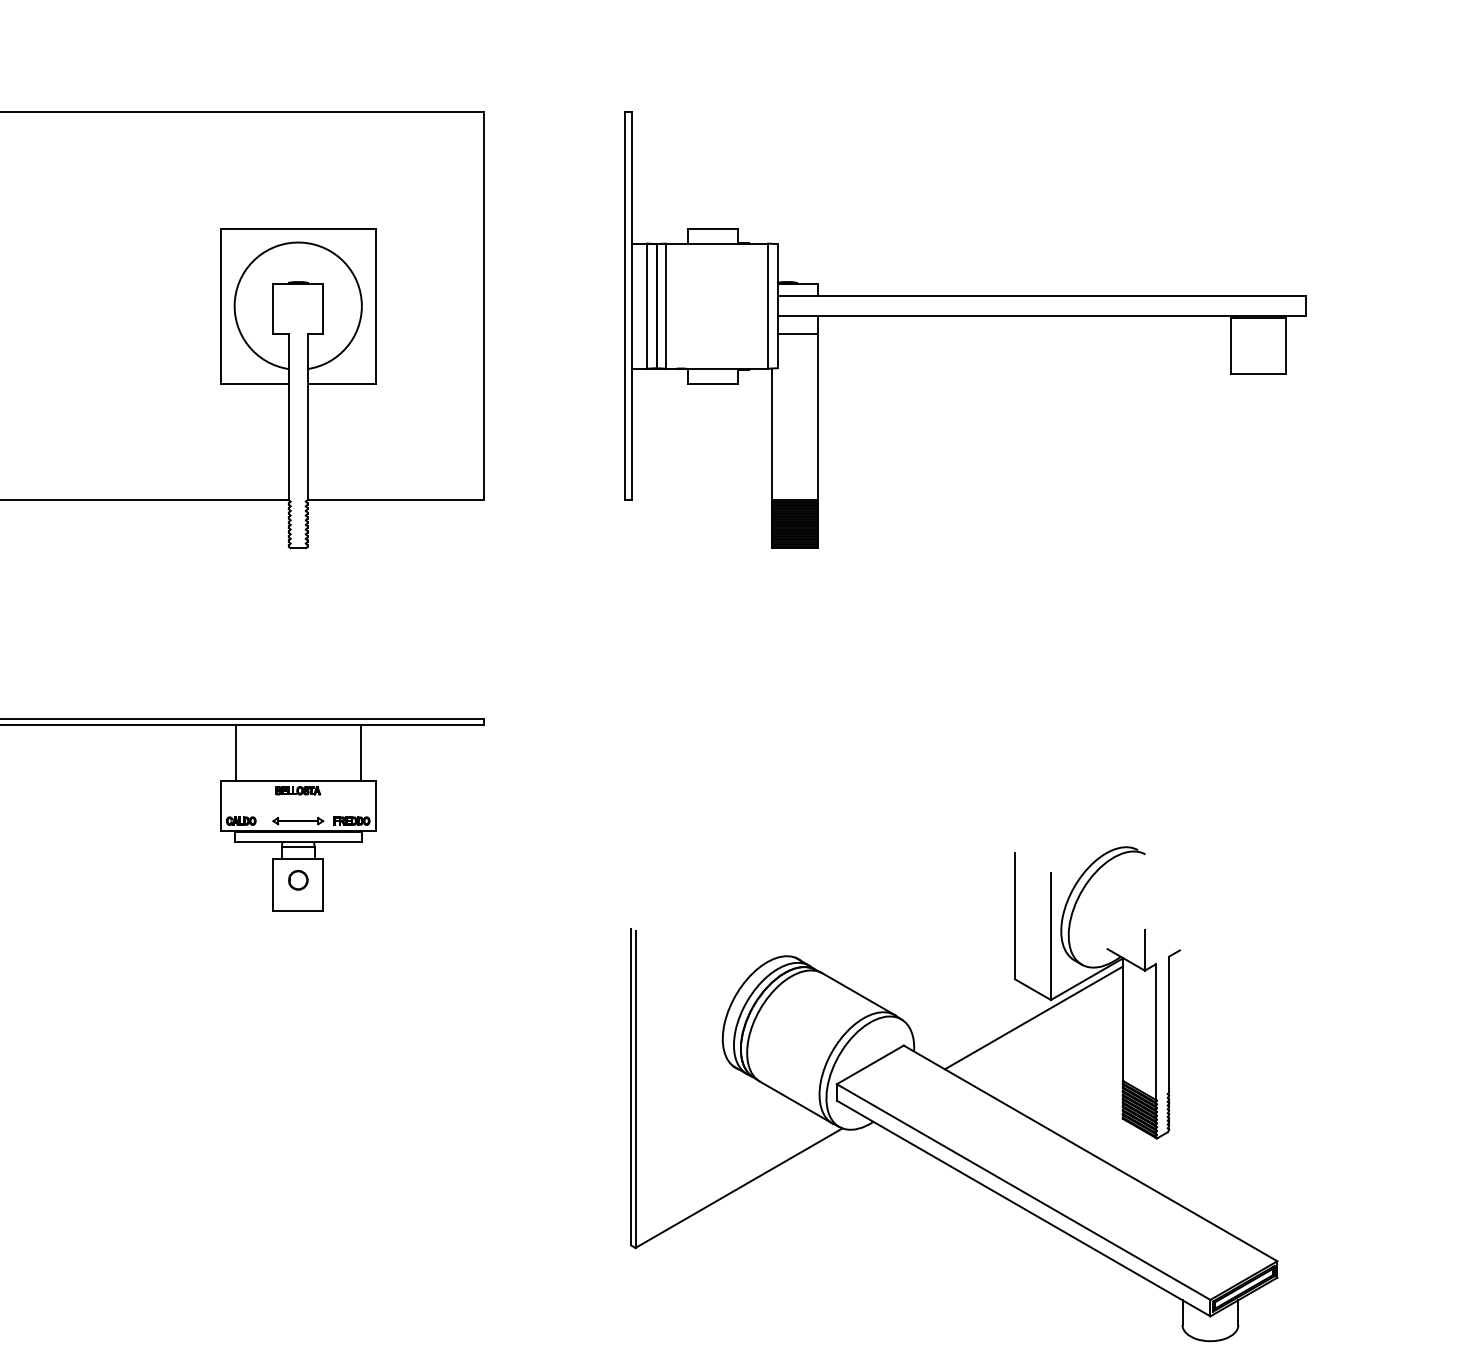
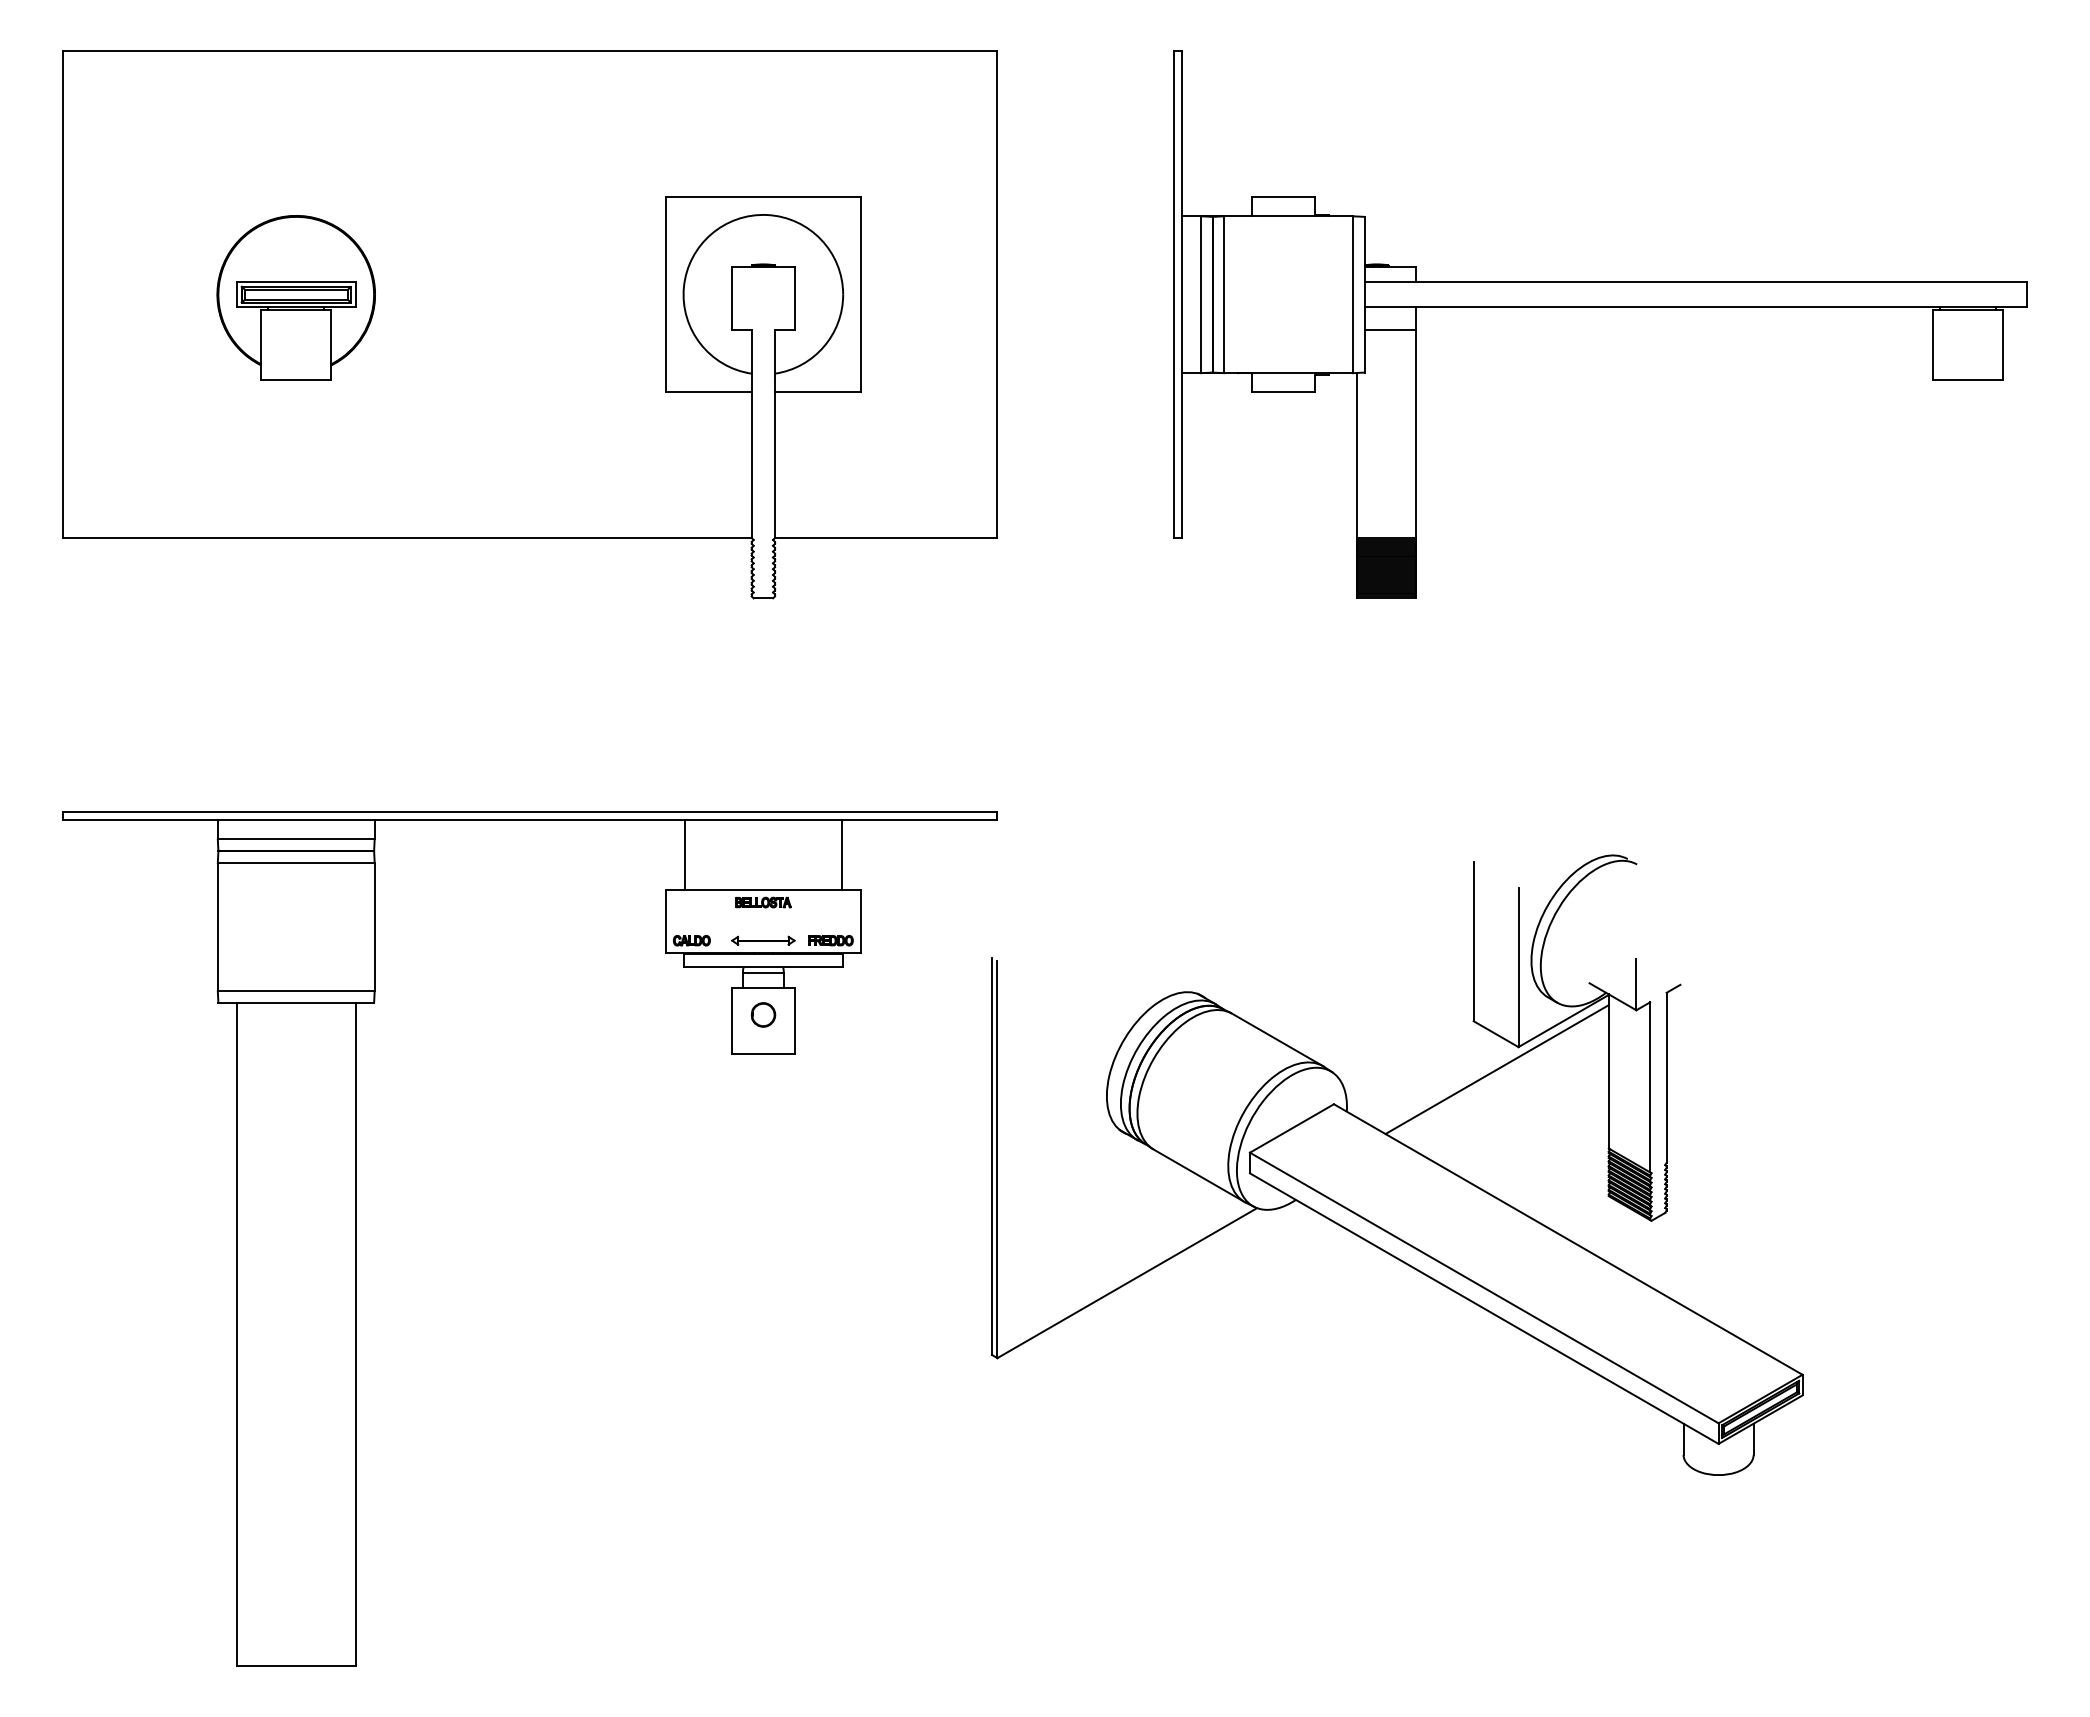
part: (954, 1093) -> (1397, 1164), moved

